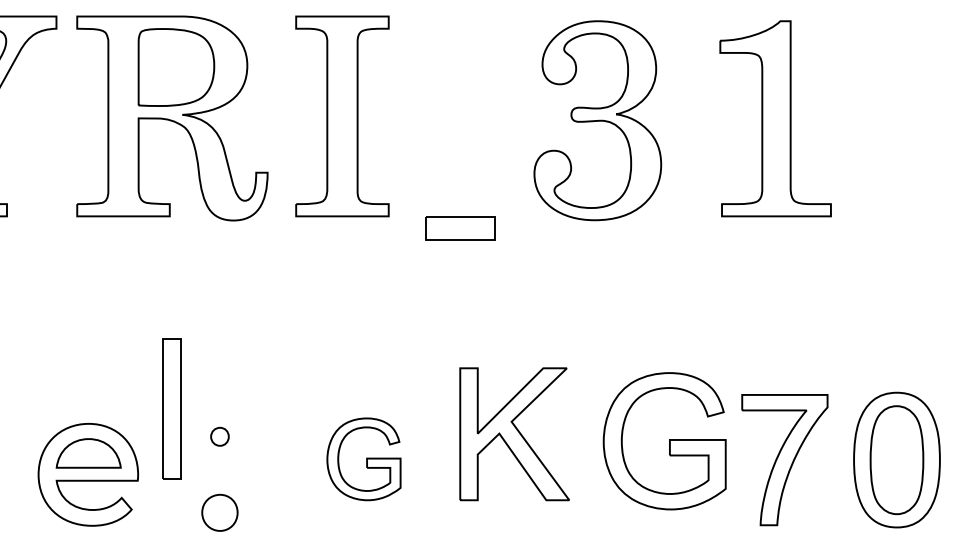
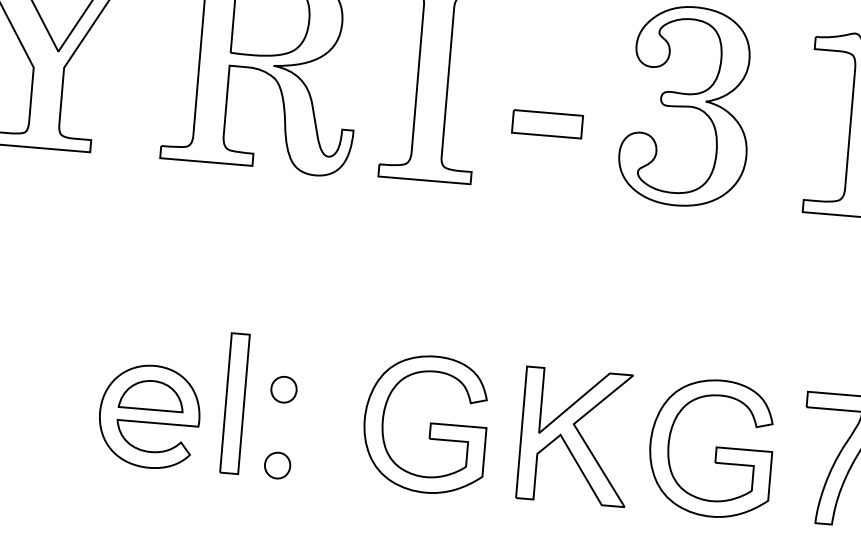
part: (460, 228) -> (547, 124), moved
part: (171, 408) -> (234, 403), moved
part: (514, 434) -> (575, 437), moved
part: (219, 436) -> (283, 389), size x1.43
part: (664, 441) -> (711, 448), moved
part: (363, 459) -> (425, 424), size x1.67
part: (219, 512) -> (277, 465), size x0.71

